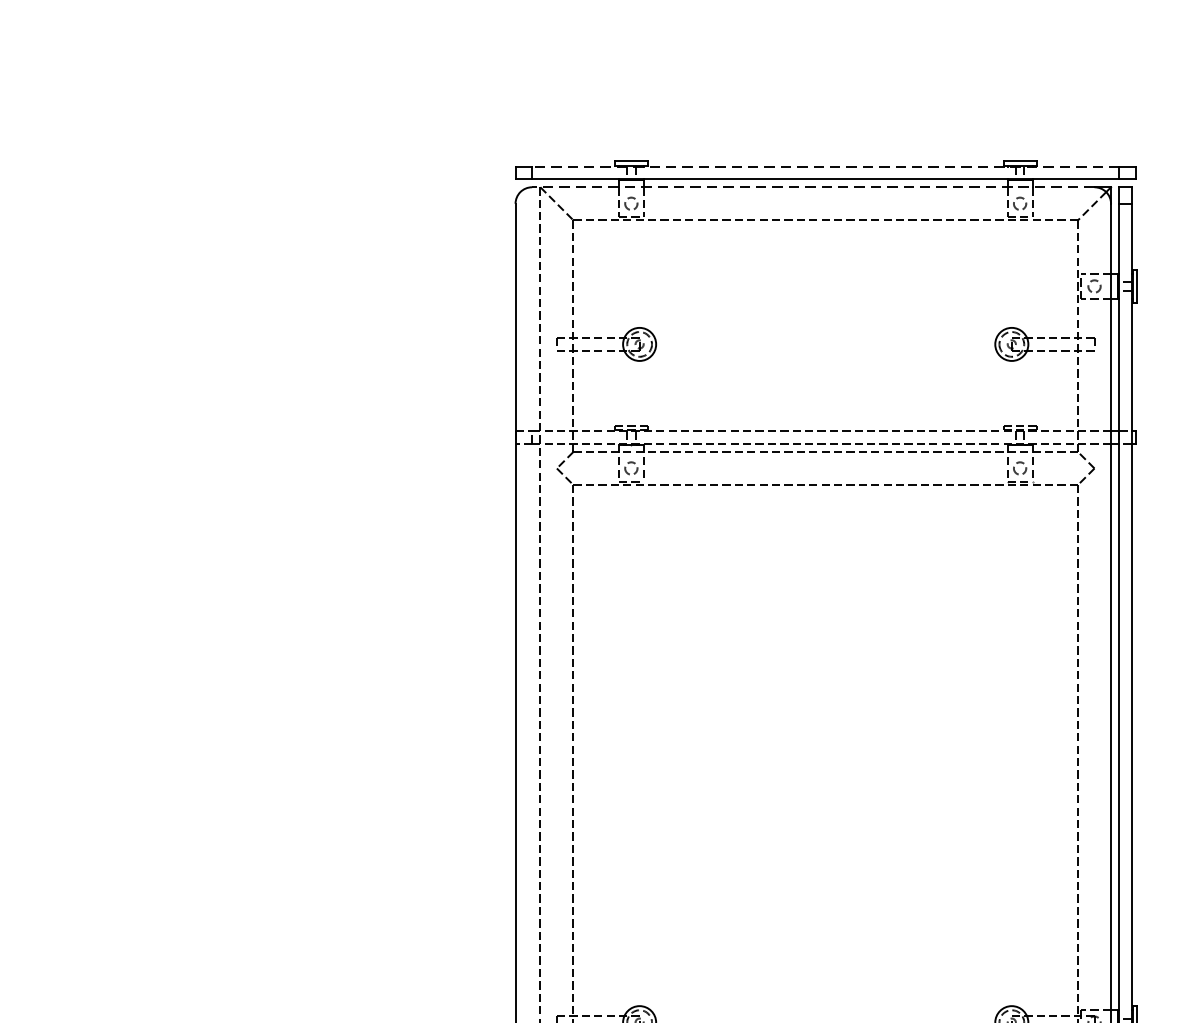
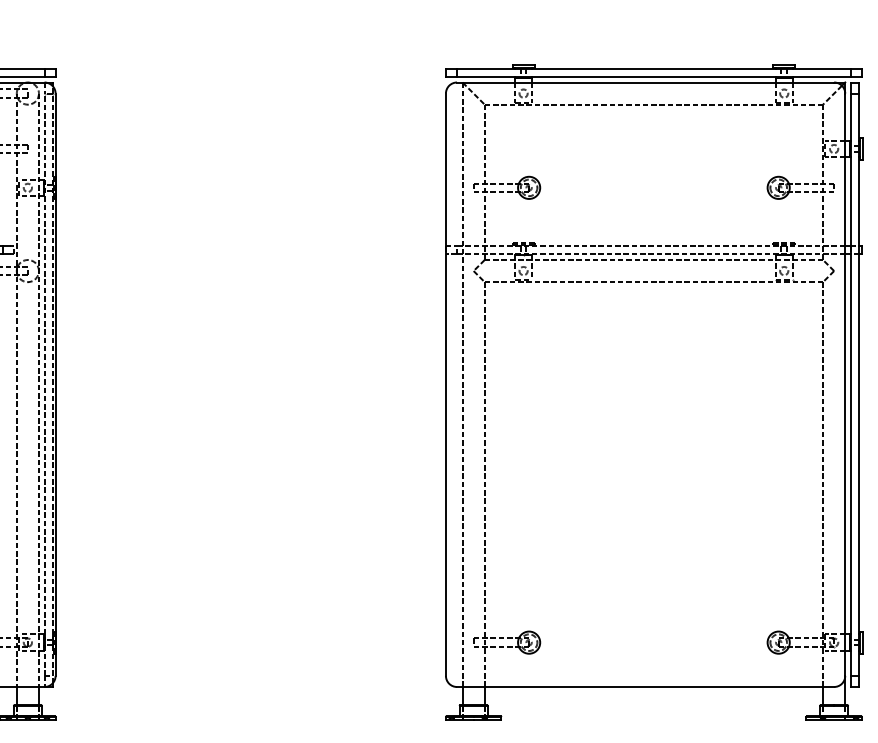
line: (825, 166) -> (653, 68), dashed -> solid
line: (813, 187) -> (645, 82), dashed -> solid

